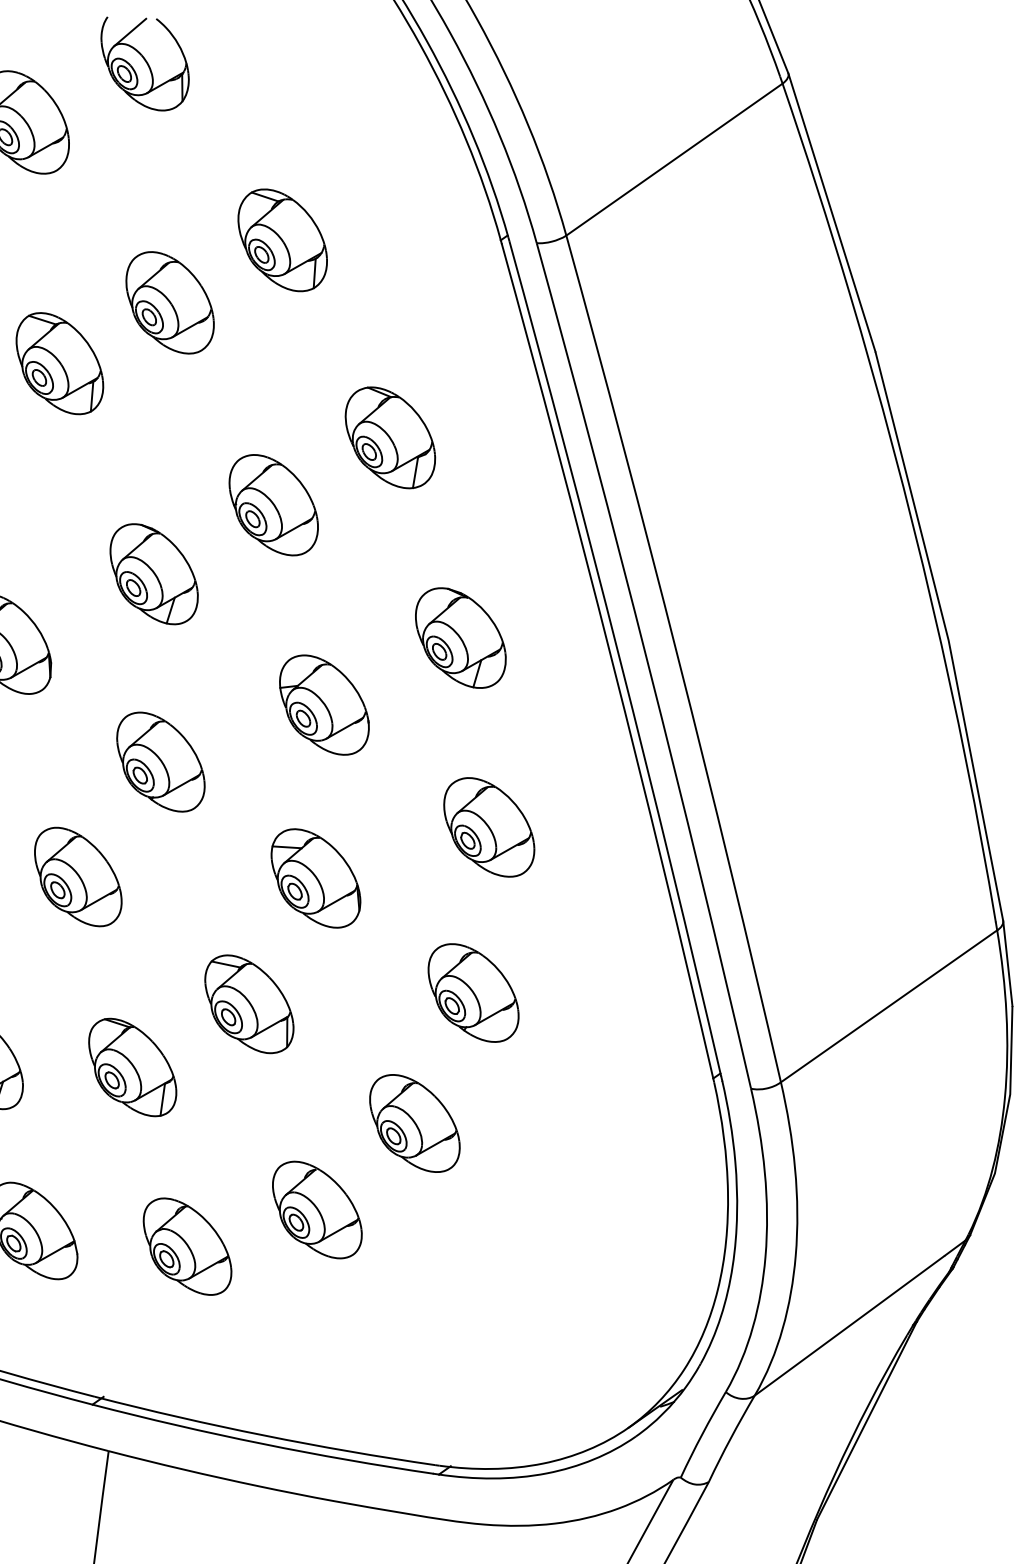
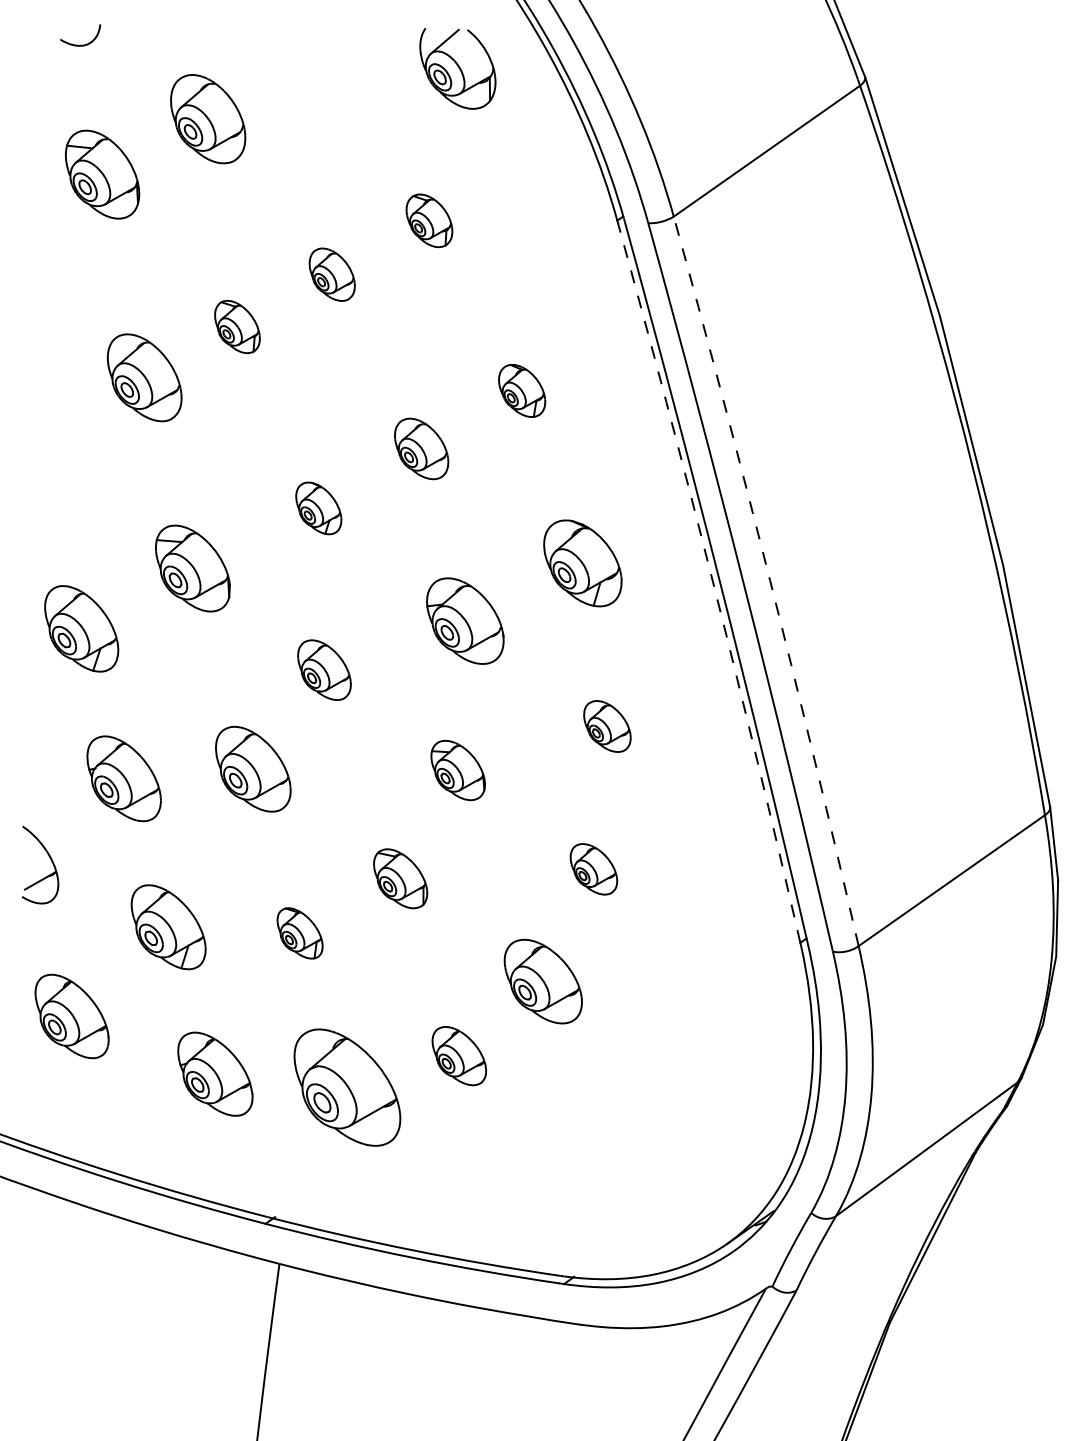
part: (144, 63) -> (457, 68), moved
part: (282, 240) -> (429, 220), size x0.6
part: (169, 302) -> (331, 274), size x0.6
part: (59, 363) -> (237, 326), size x0.6
part: (389, 437) -> (521, 390), size x0.6
part: (273, 504) -> (421, 448), size x0.7
part: (153, 574) -> (318, 508), size x0.6
arc: (678, 657) -> (770, 580), solid -> dashed
arc: (612, 660) -> (713, 582), solid -> dashed
part: (160, 761) -> (324, 669), size x0.7
part: (489, 827) -> (607, 726), size x0.6
part: (316, 878) -> (458, 770), size x0.7
part: (473, 993) -> (593, 869), size x0.6
part: (249, 1003) -> (400, 878), size x0.7
part: (131, 1067) -> (299, 933), size x0.6
part: (317, 1209) -> (459, 1055), size x0.7
part: (187, 1246) -> (347, 1087), size x1.4

